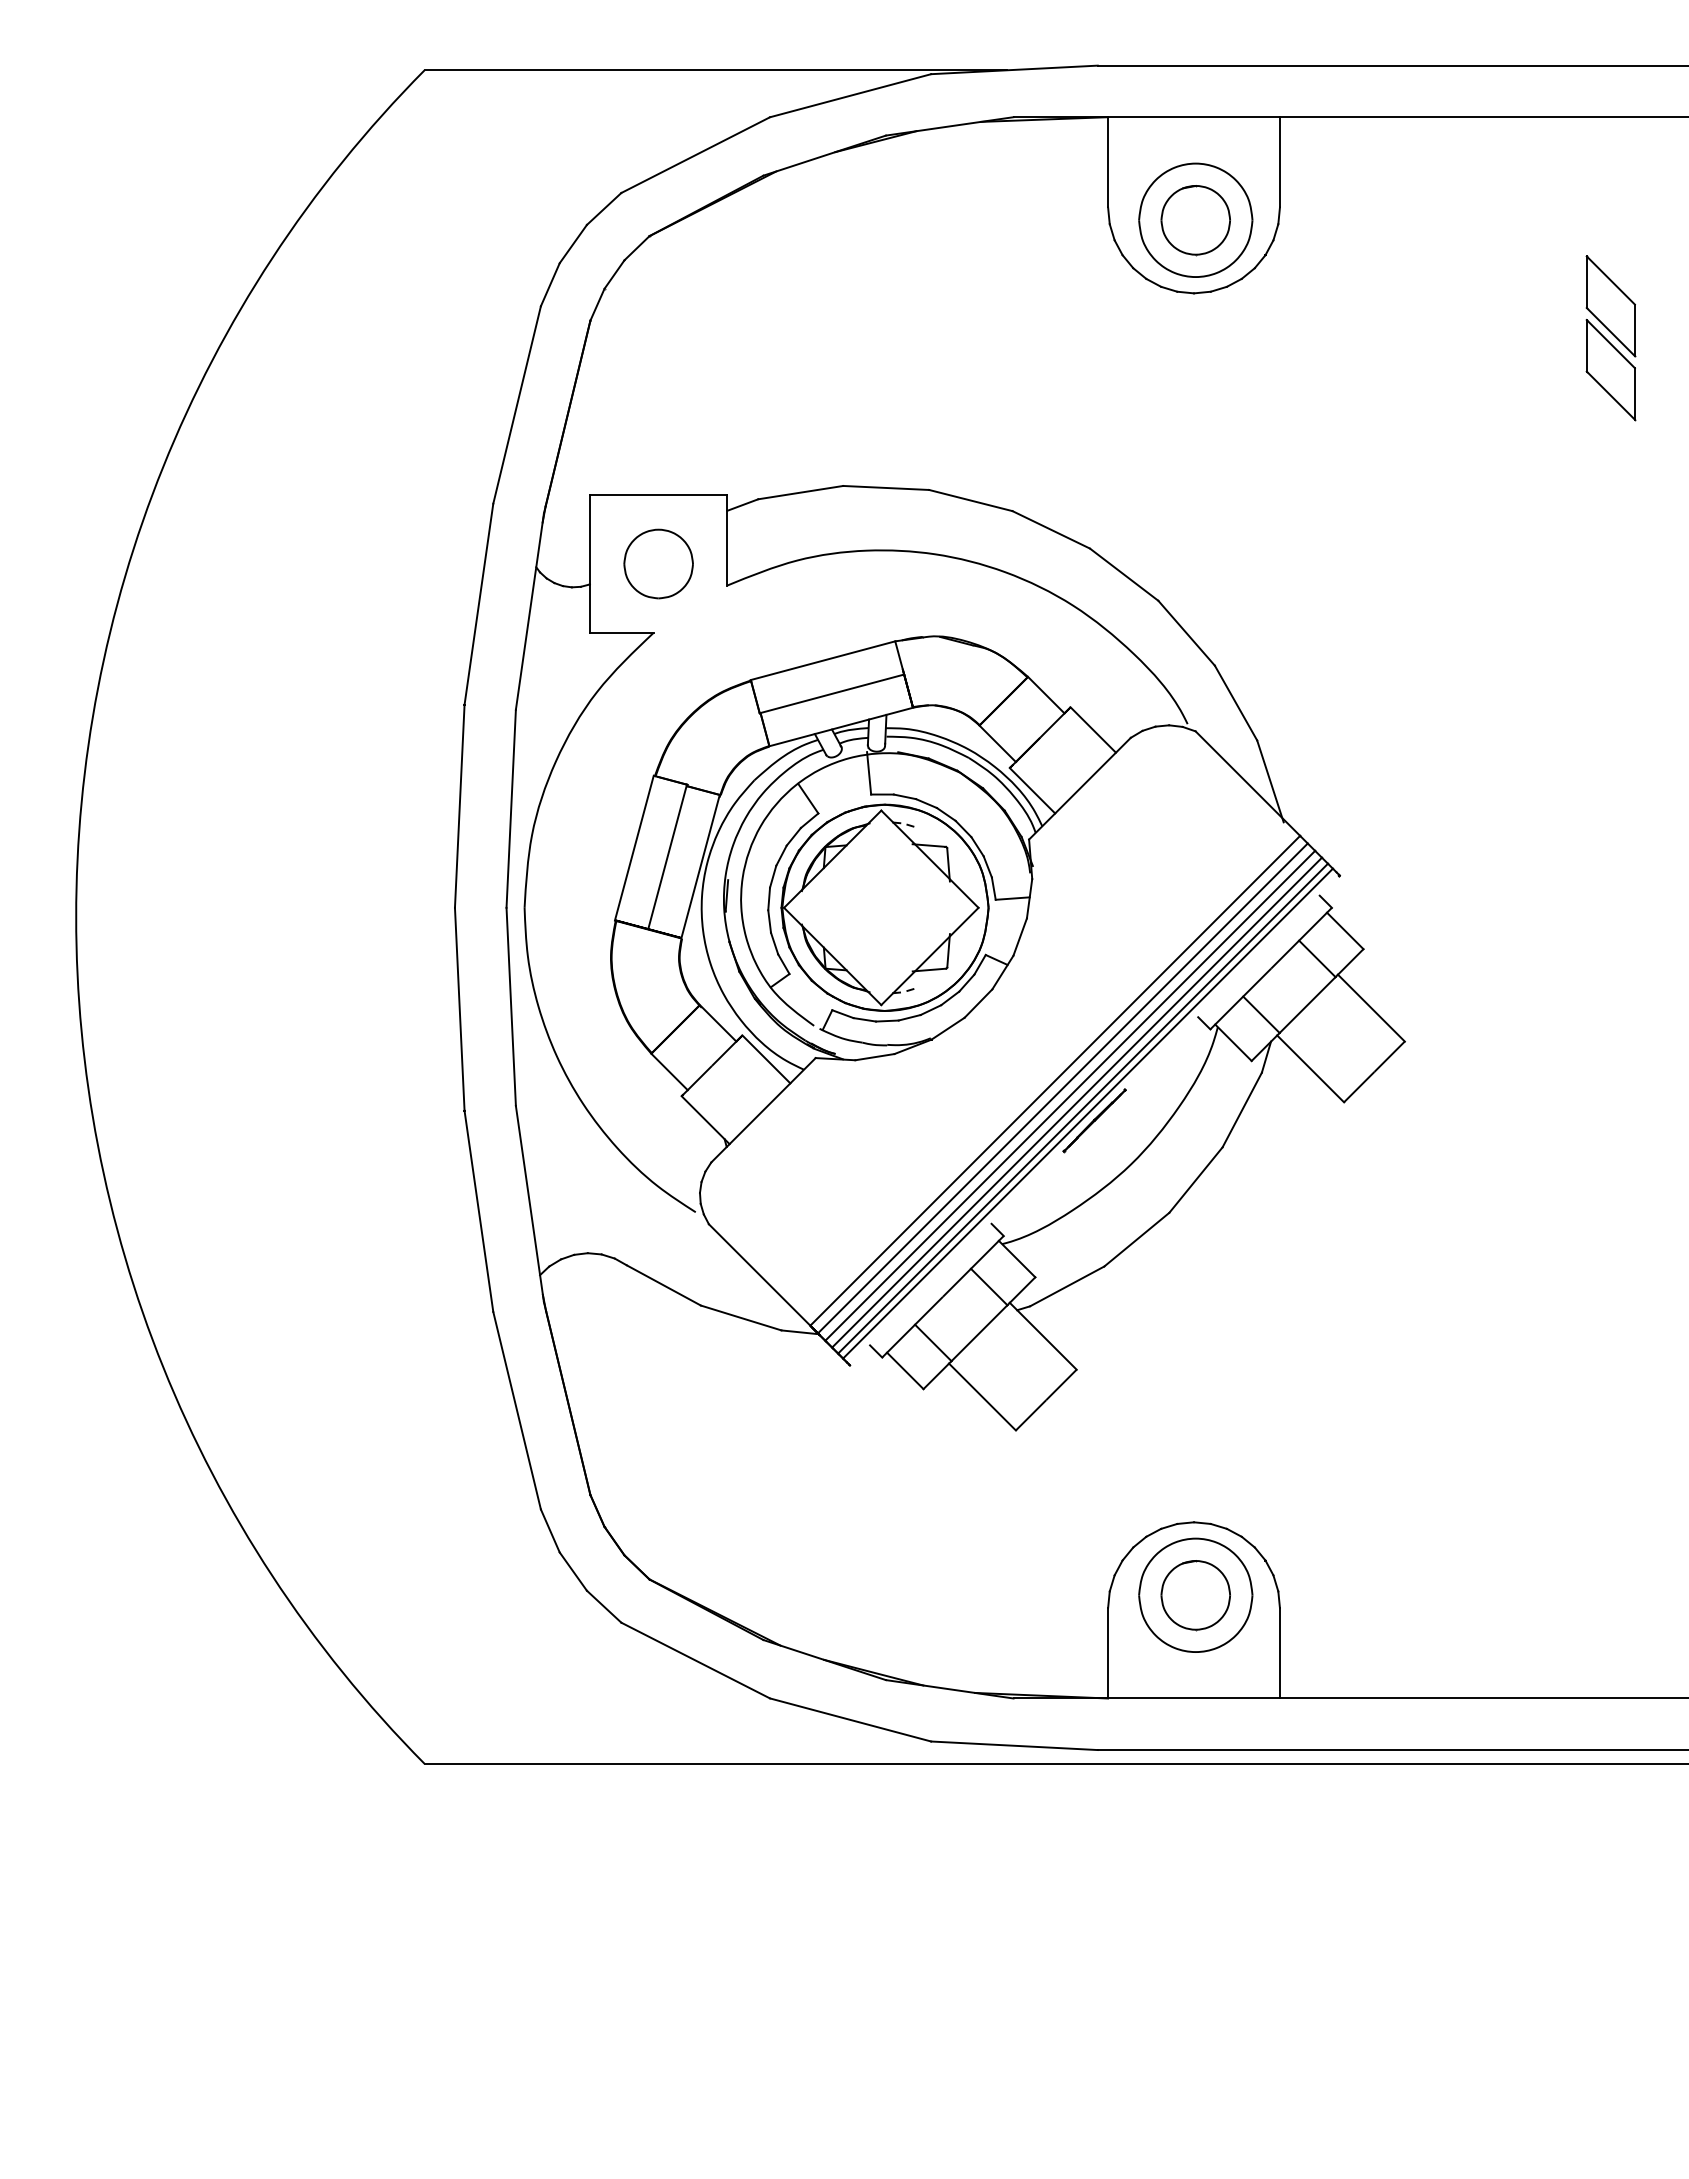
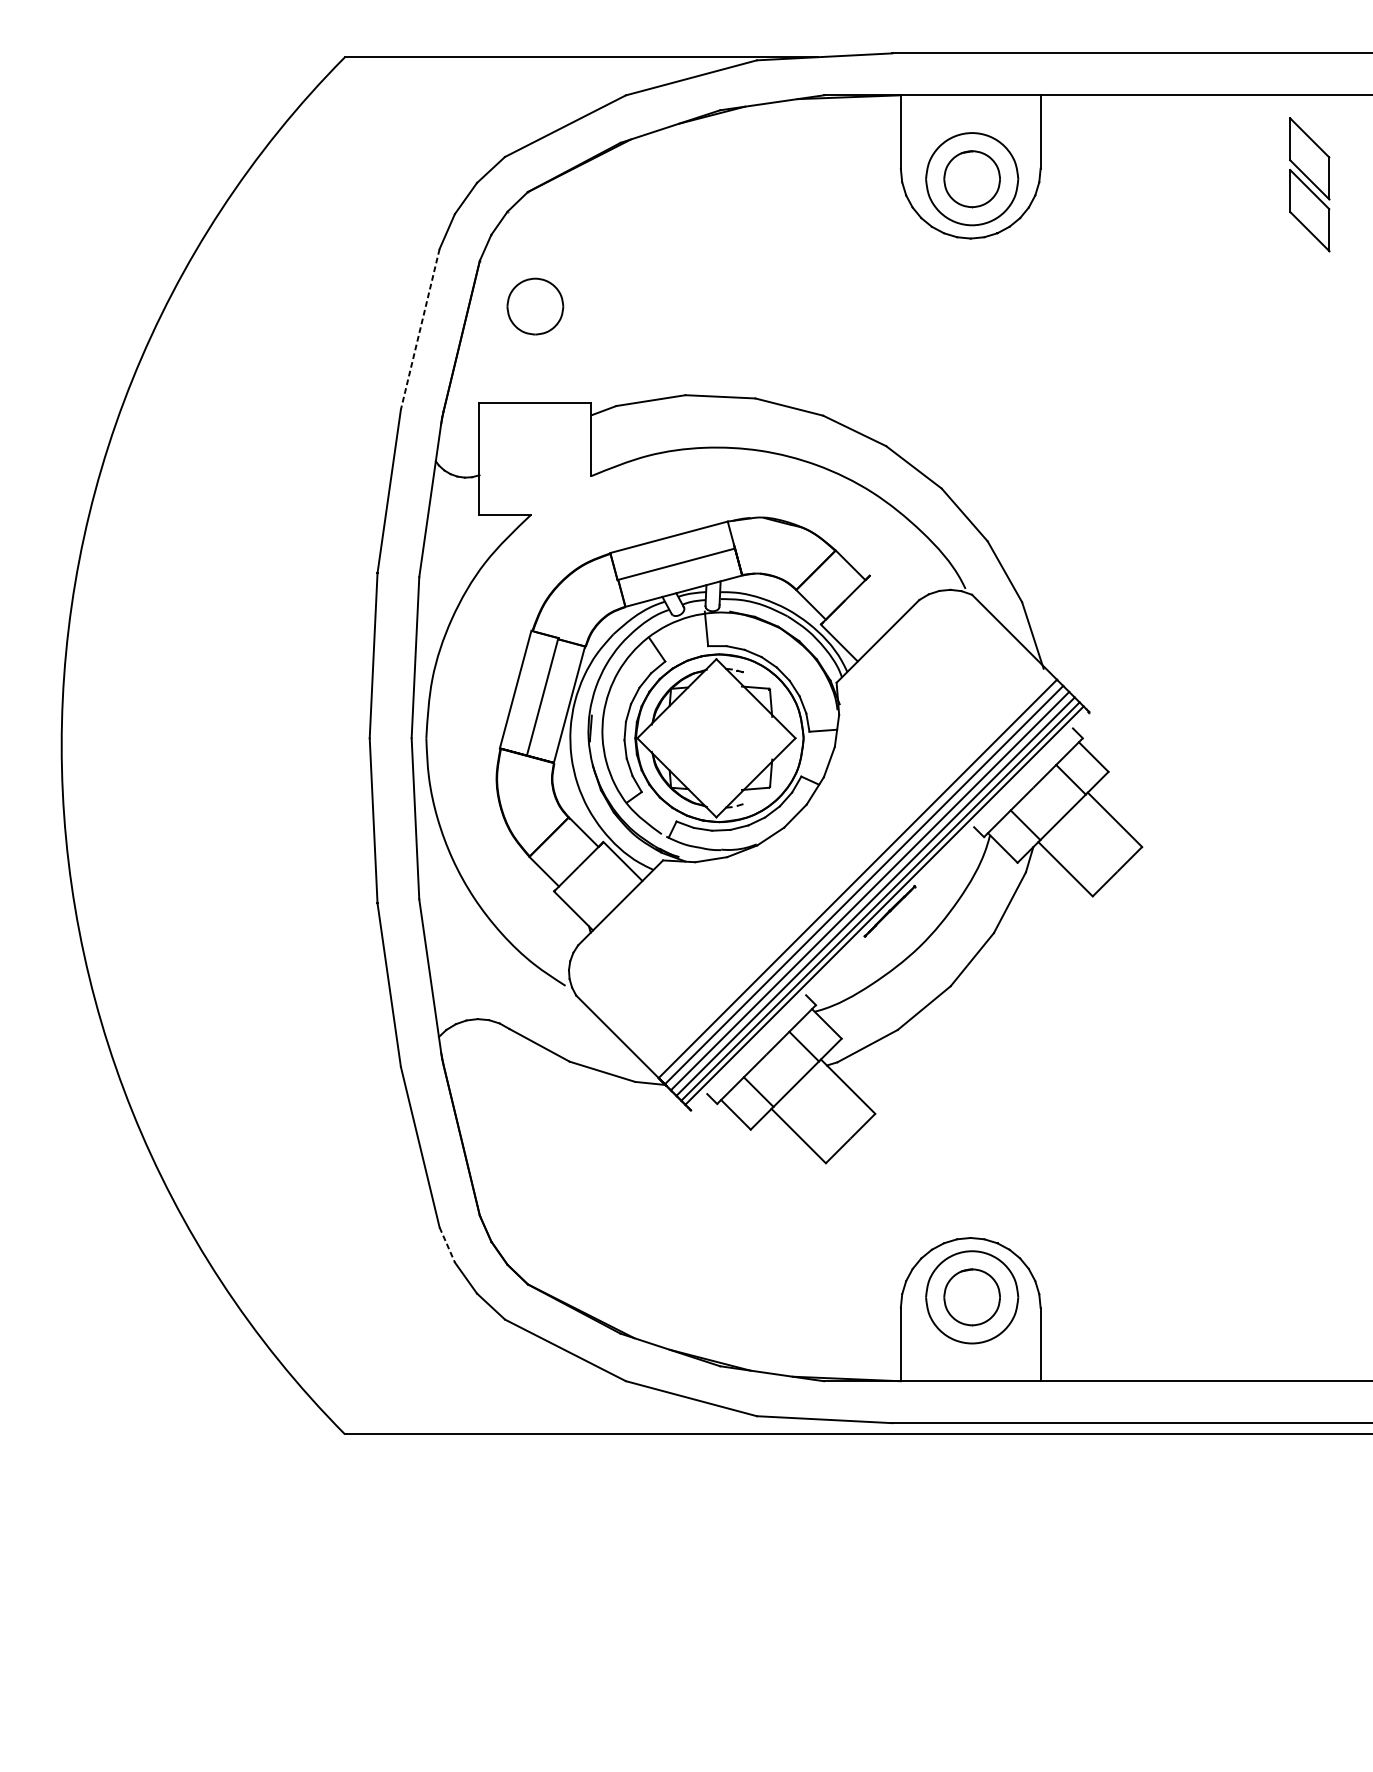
part: (1610, 338) -> (1309, 185), moved
line: (517, 405) -> (420, 329), solid -> dashed
part: (658, 563) -> (535, 306), moved
line: (1092, 729) -> (888, 593), removed
line: (550, 1531) -> (447, 1245), solid -> dashed

